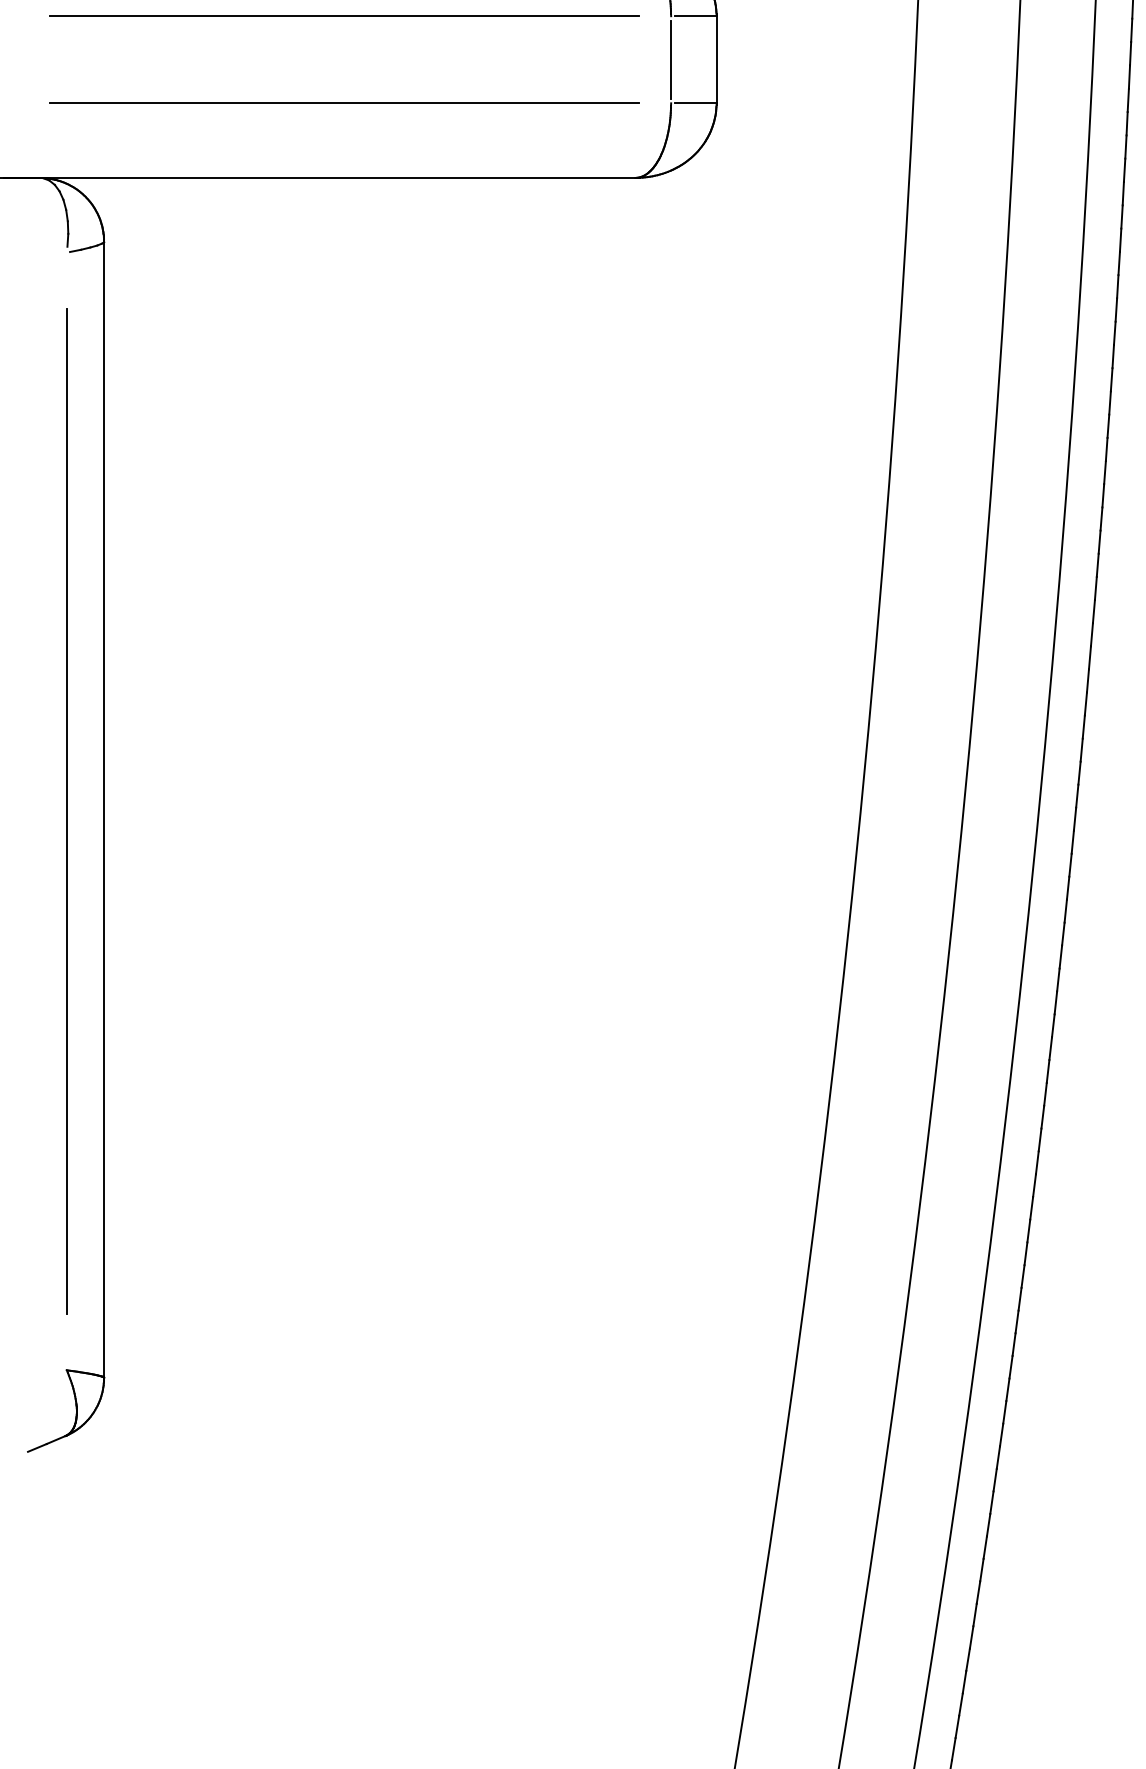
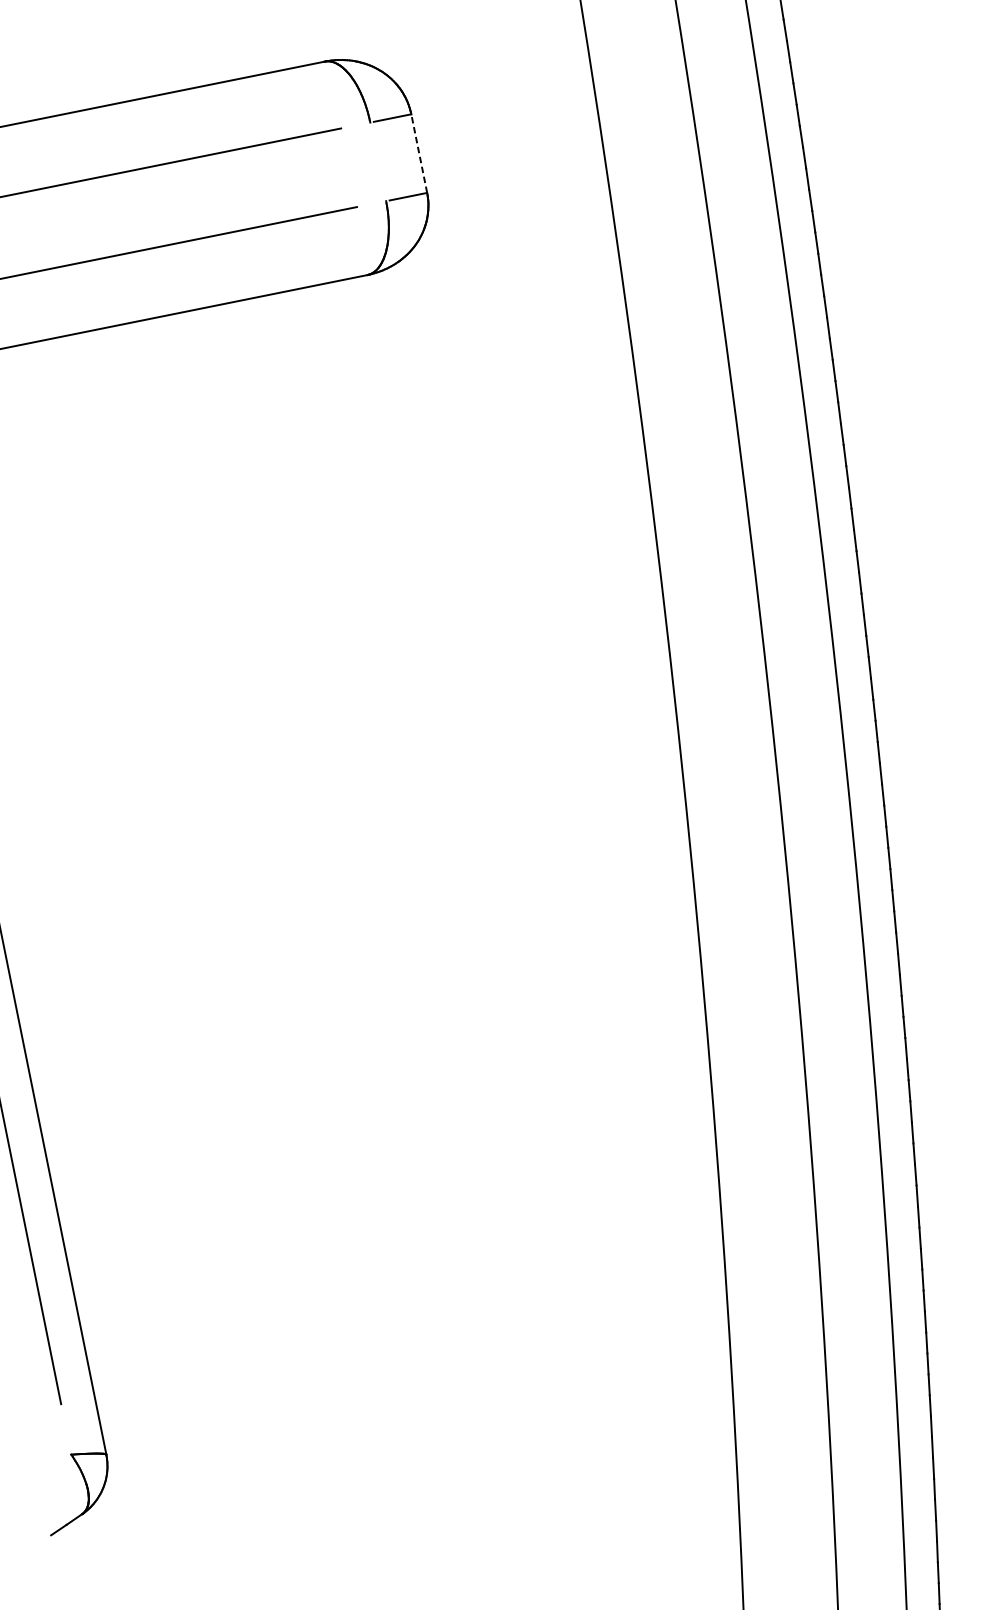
line: (671, 59) -> (378, 161), removed
line: (716, 59) -> (419, 153), solid -> dashed

